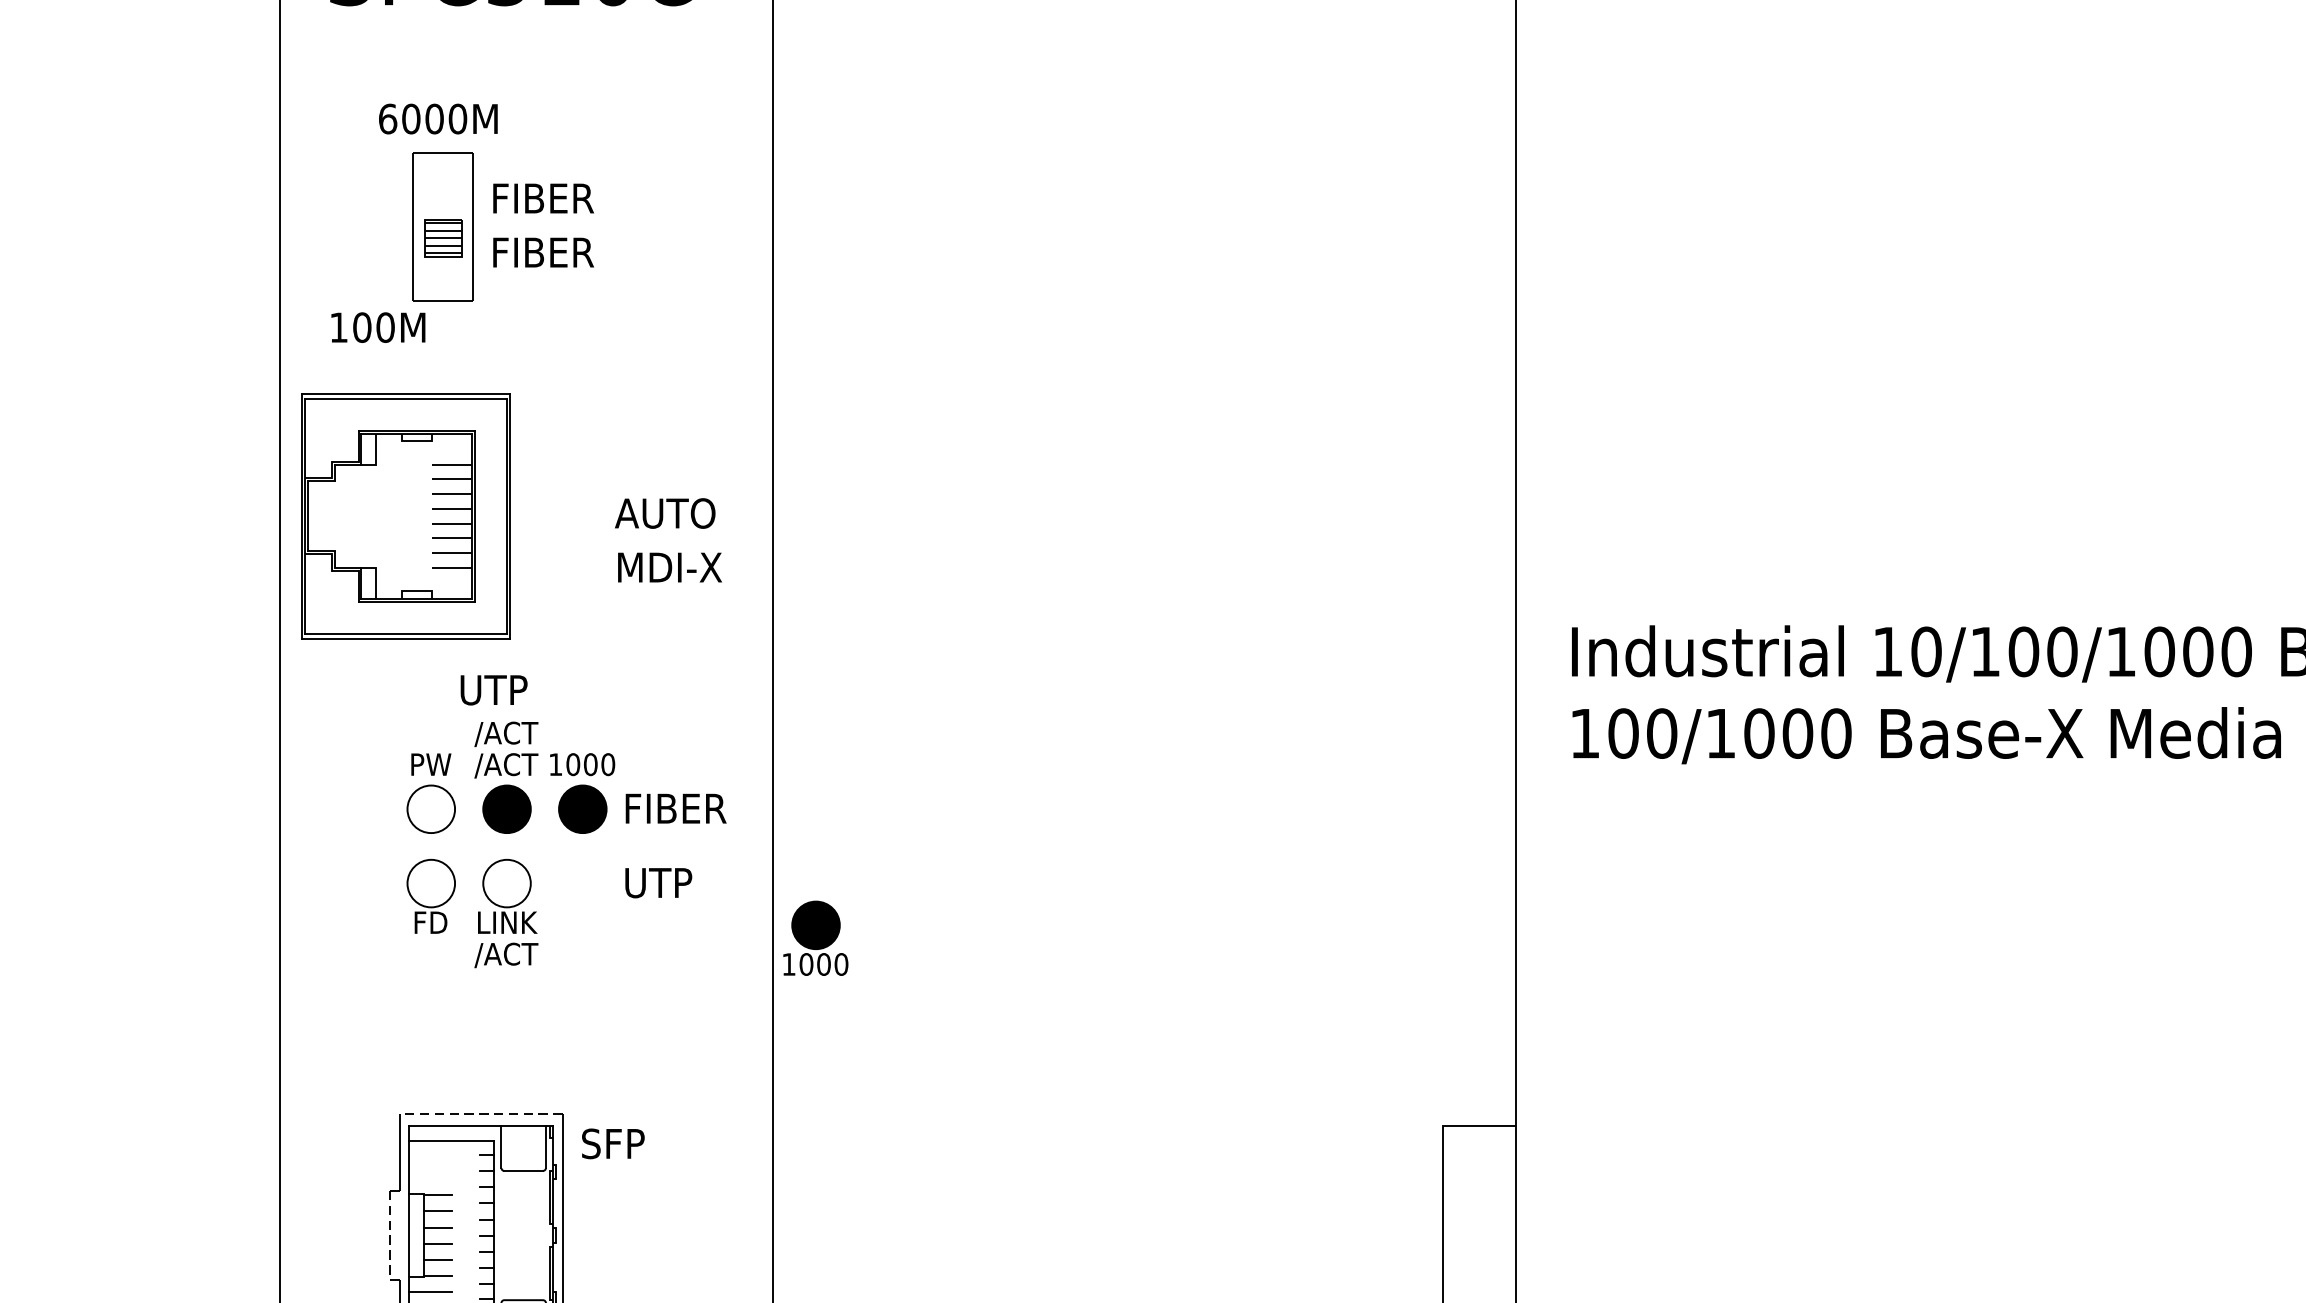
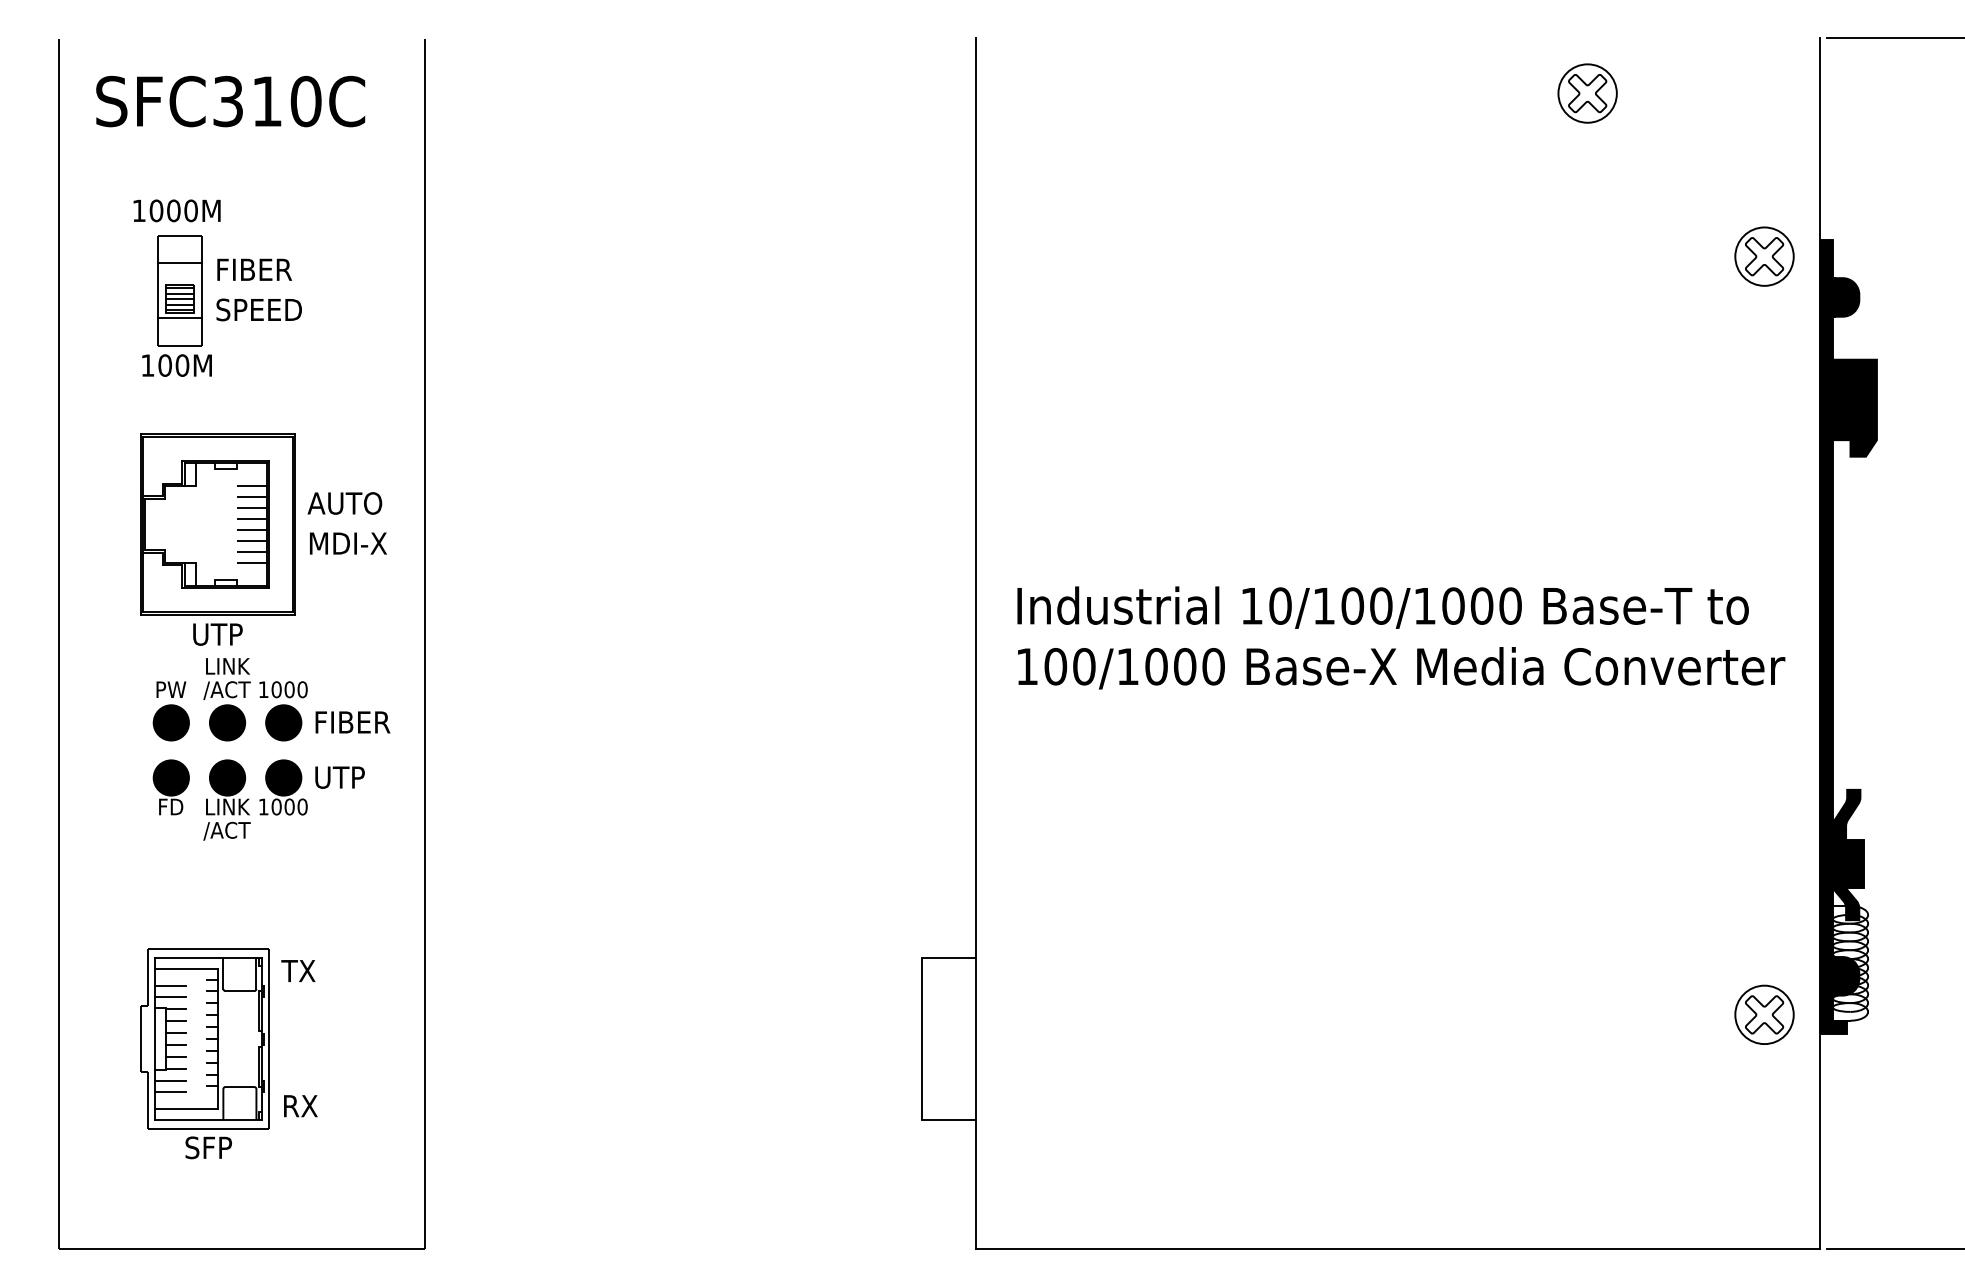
text: (388, 118) -> (139, 210), 6000M -> 1000M
line: (443, 190) -> (180, 263), added
text: (548, 252) -> (258, 309), FIBER -> SPEED
line: (443, 264) -> (180, 318), added
text: (377, 327) -> (176, 365), moved
part: (405, 516) -> (217, 524), moved
text: (505, 733) -> (226, 666), /ACT -> LINK
fill: (430, 808) -> (170, 722), added
fill: (430, 882) -> (170, 777), added
fill: (506, 882) -> (227, 777), added
part: (815, 938) -> (283, 787), moved
line: (481, 1113) -> (208, 948), dashed -> solid
text: (612, 1143) -> (305, 970), SFP -> TX
line: (430, 1163) -> (170, 985), added
line: (430, 1179) -> (170, 997), added
line: (389, 1236) -> (140, 1039), dashed -> solid

